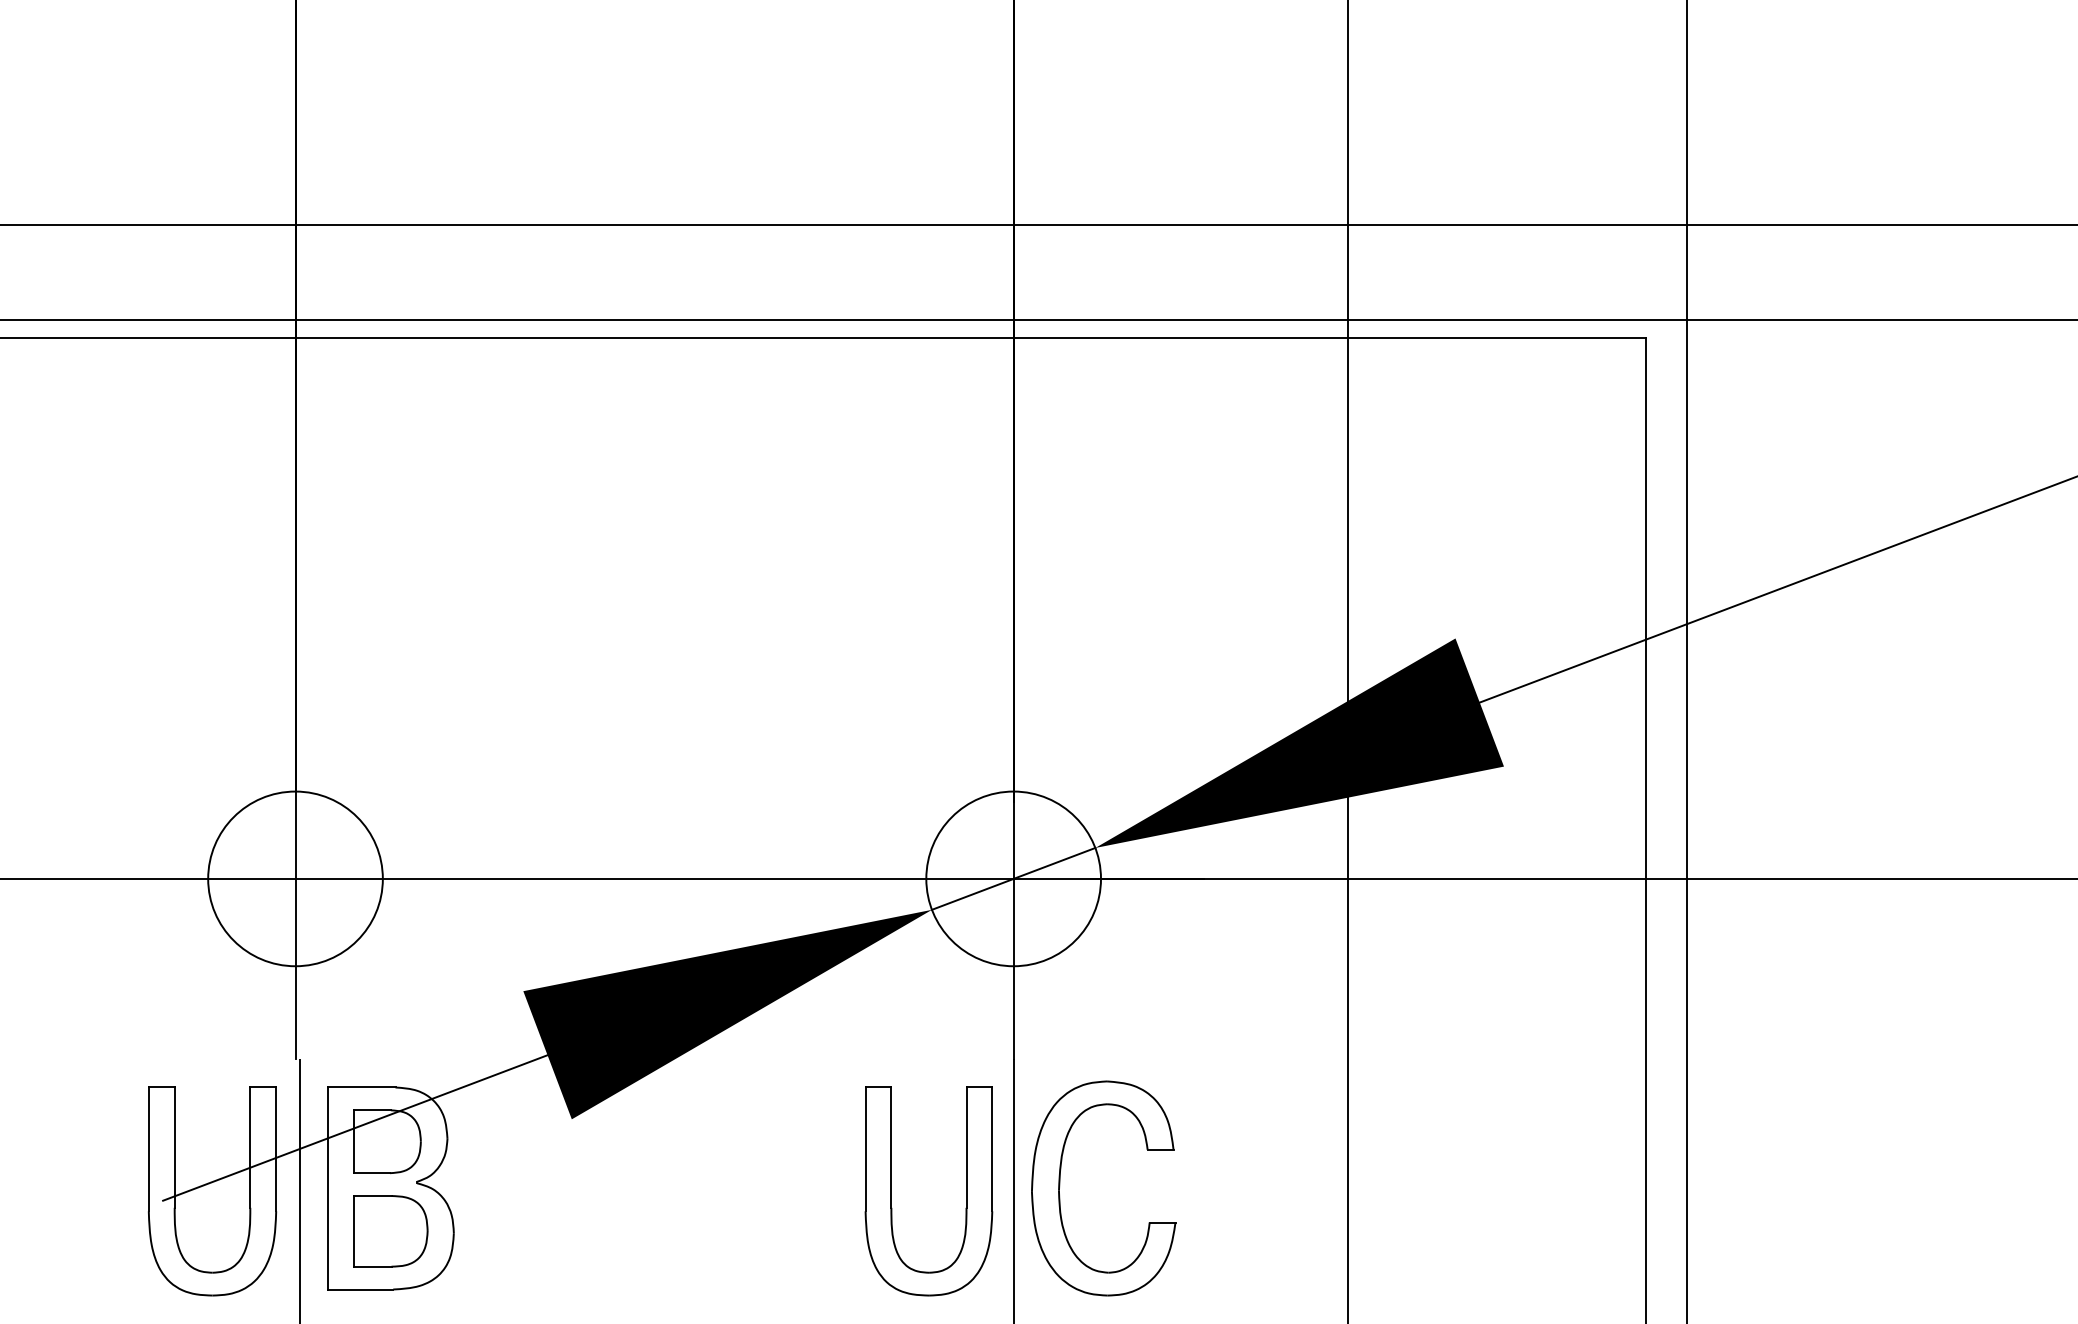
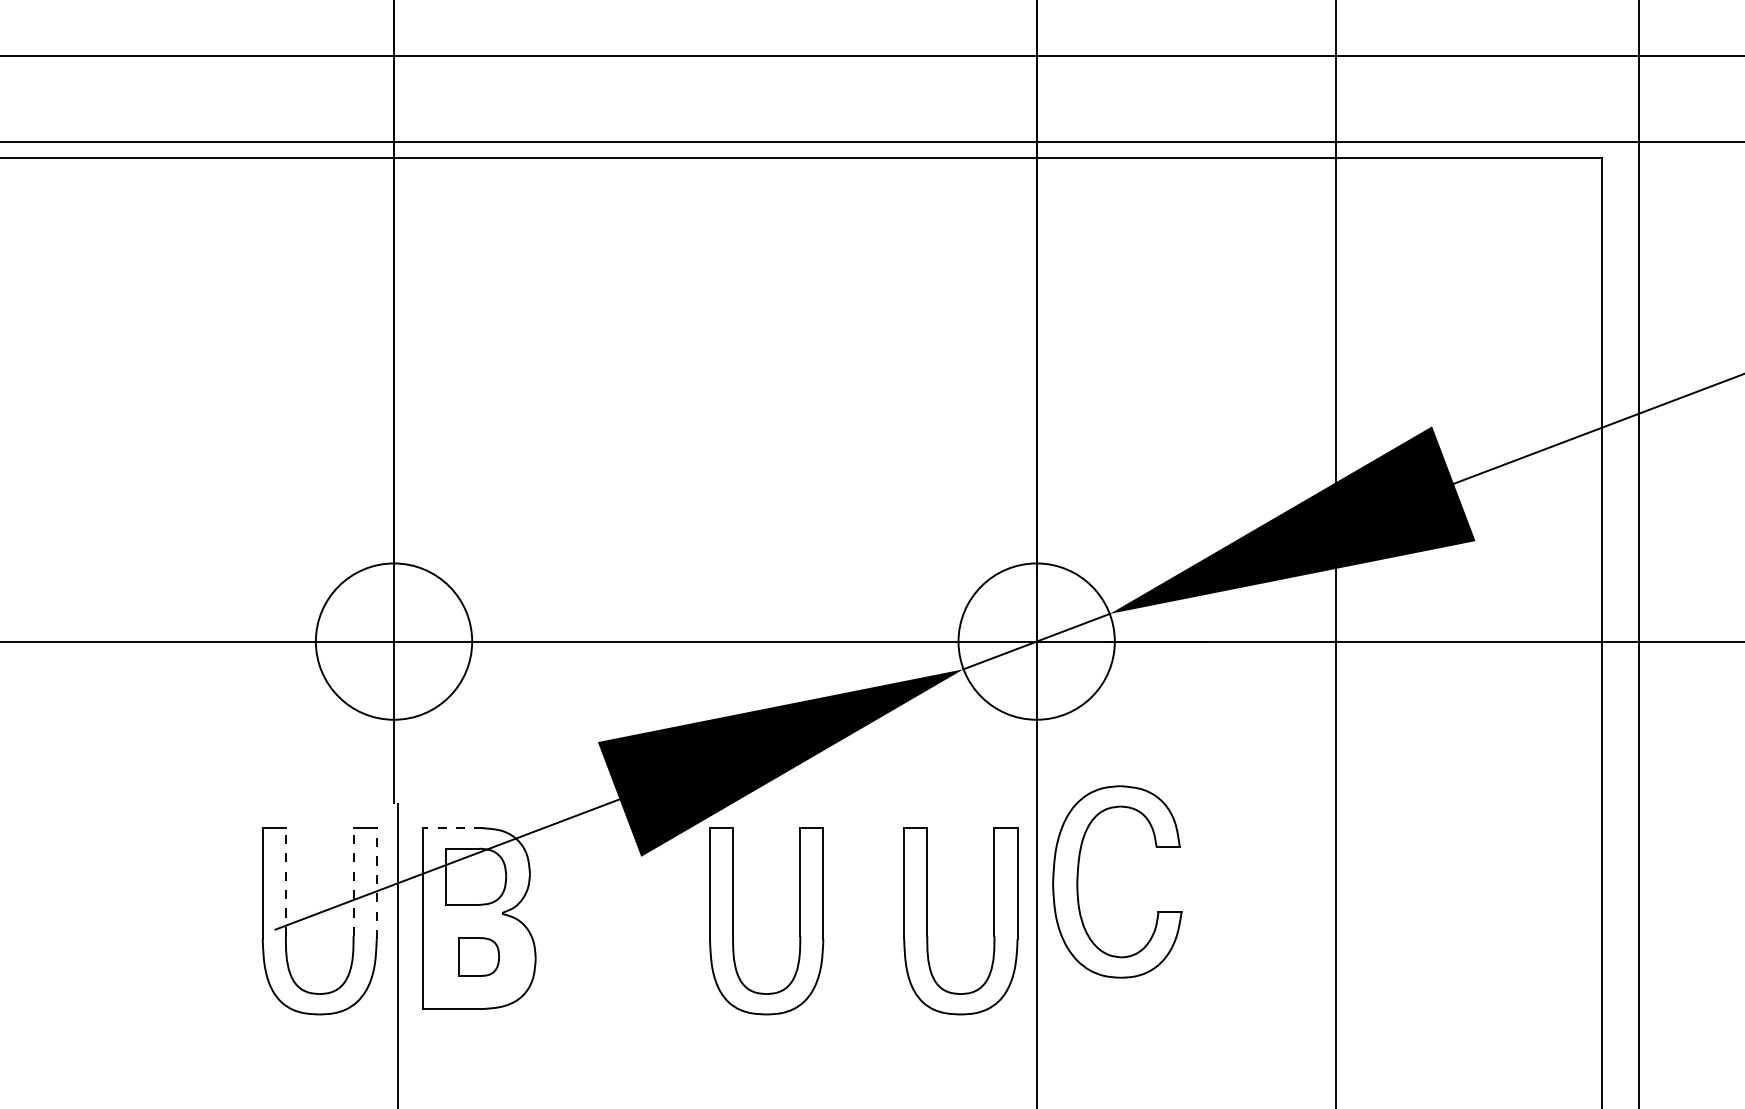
line: (361, 1087) -> (453, 828), solid -> dashed
line: (174, 1147) -> (285, 881), solid -> dashed
line: (250, 1147) -> (353, 881), solid -> dashed
line: (276, 1149) -> (377, 883), solid -> dashed
part: (1060, 1186) -> (1078, 880), moved
part: (674, 1191) -> (733, 921), added
part: (390, 1231) -> (479, 957), size x0.6

